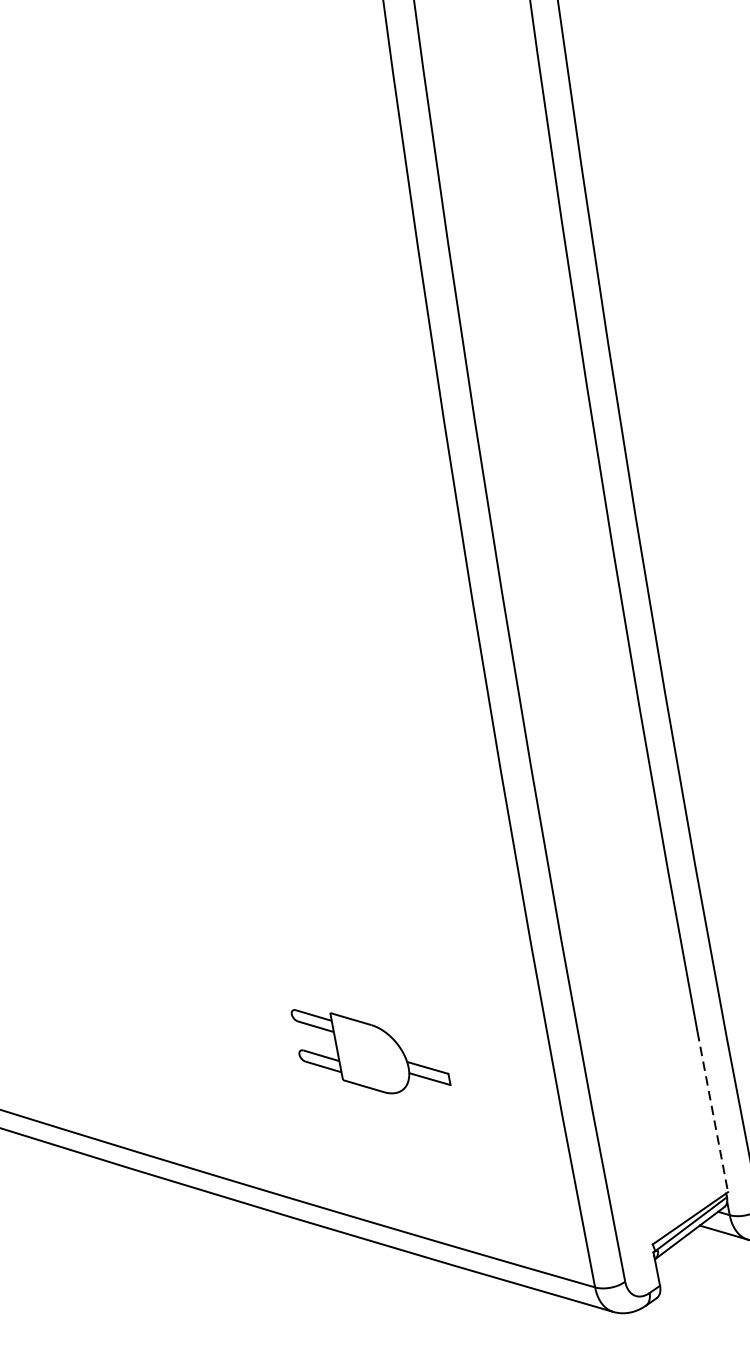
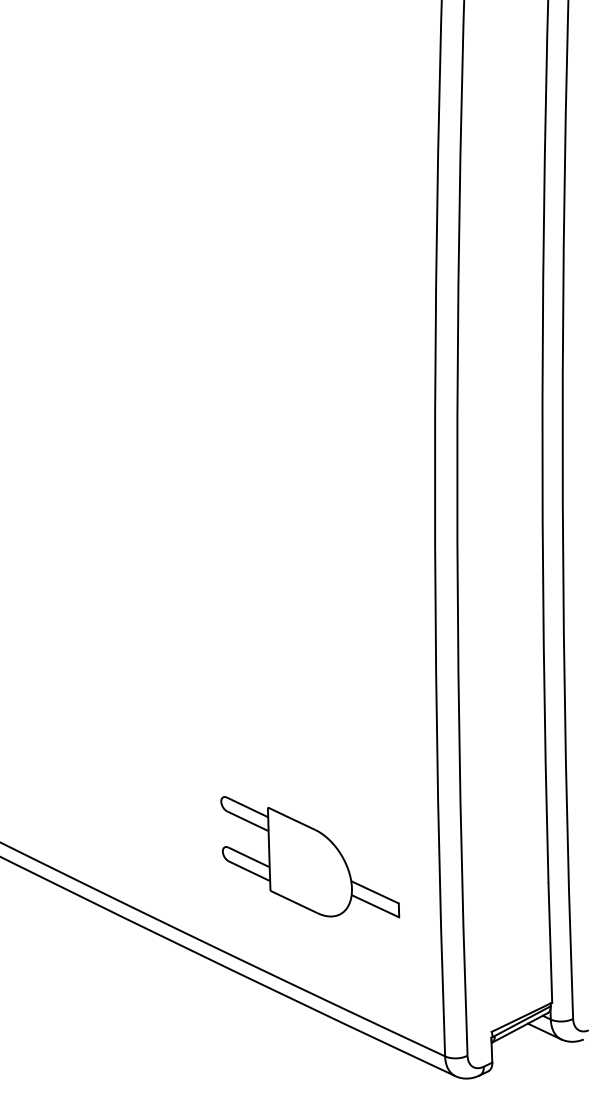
part: (371, 1048) -> (310, 857), size x1.67
line: (713, 1112) -> (550, 943), dashed -> solid

